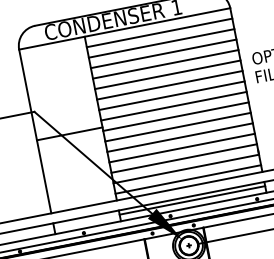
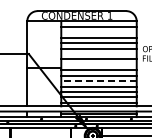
line: (160, 43) -> (98, 32), removed
line: (169, 86) -> (98, 54), removed
line: (172, 105) -> (98, 64), removed
line: (181, 138) -> (99, 81), solid -> dashed

